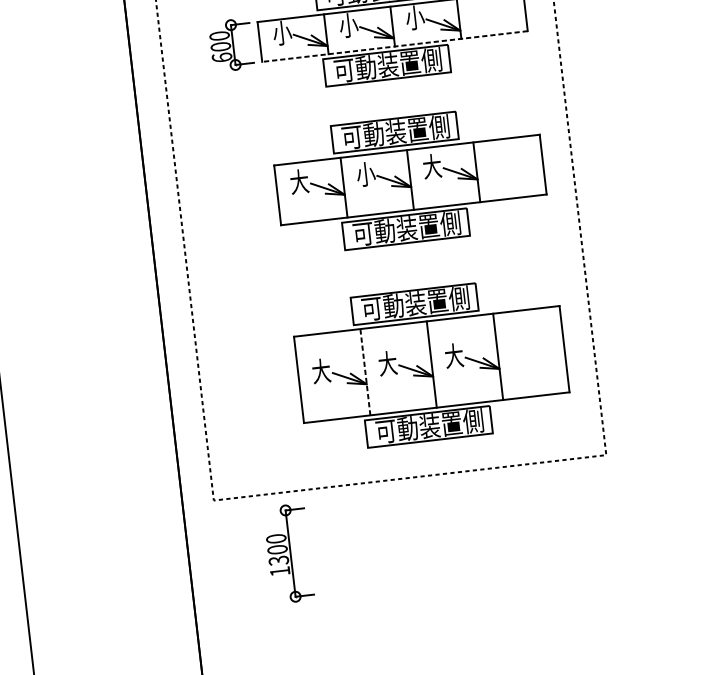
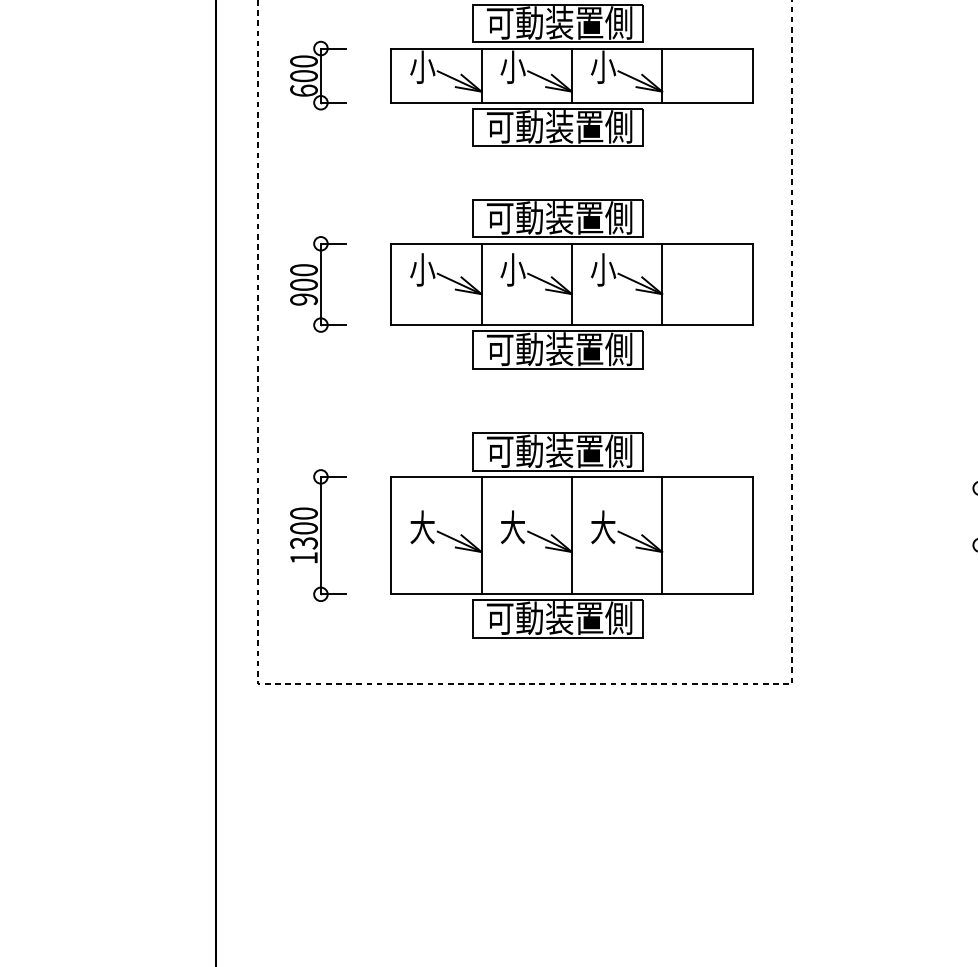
part: (231, 45) -> (318, 75), moved
line: (394, 46) -> (571, 102), dashed -> solid
text: (432, 166) -> (603, 269), 大 -> 小
text: (299, 181) -> (422, 269), 大 -> 小
part: (224, 201) -> (318, 284), added
line: (365, 372) -> (481, 535), dashed -> solid
part: (288, 553) -> (318, 535), moved

